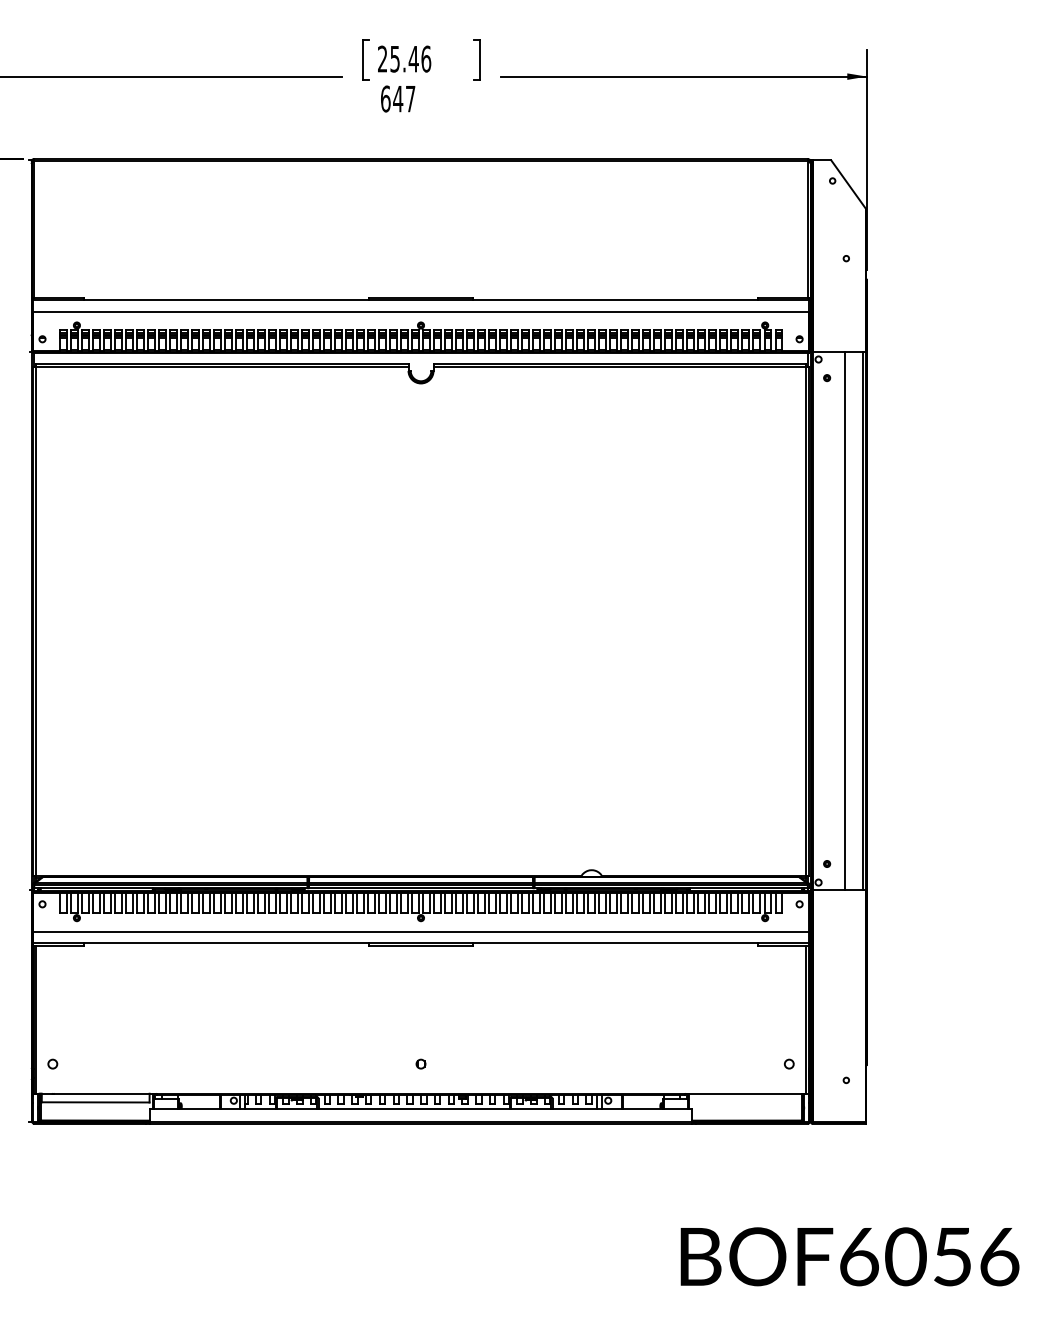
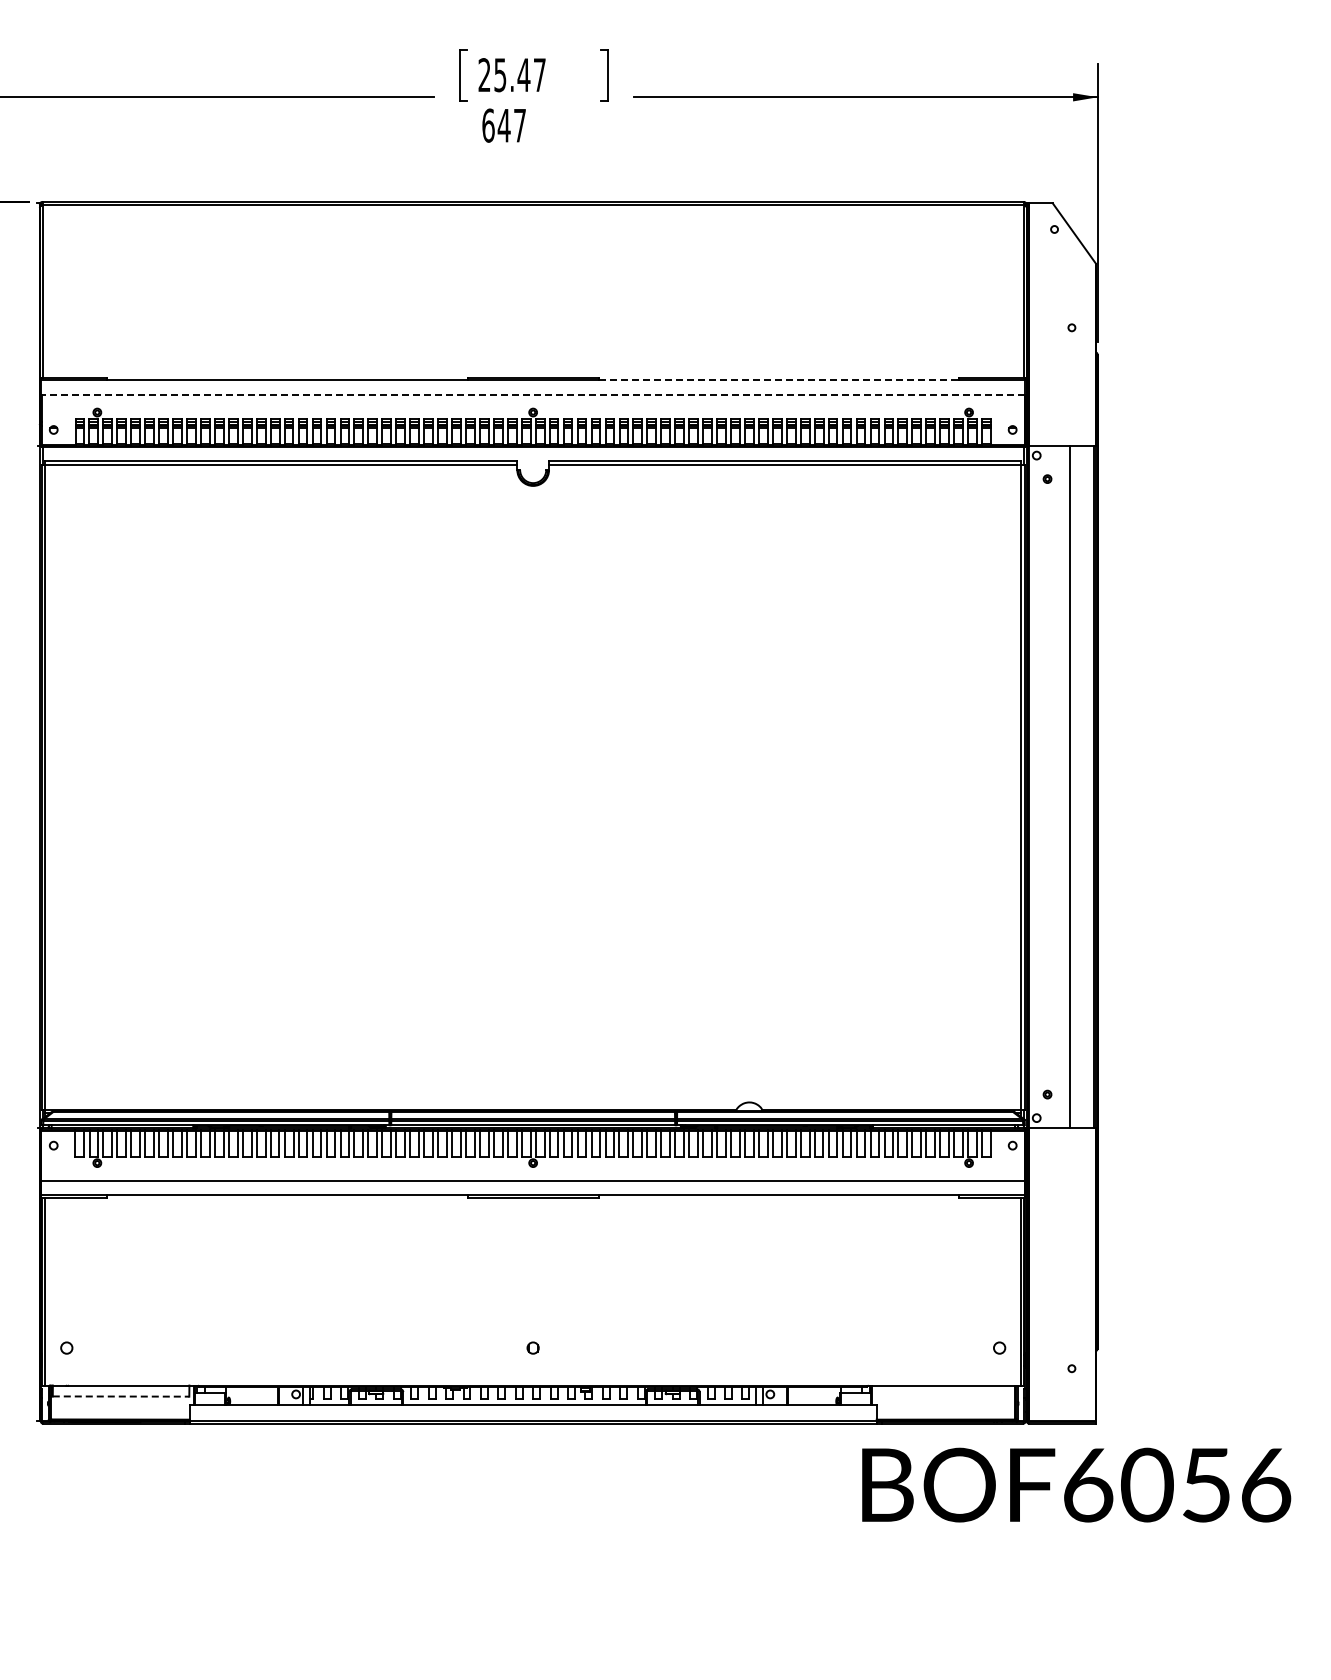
text: (426, 59) -> (539, 75), 25.46 -> 25.47
line: (615, 300) -> (779, 380), solid -> dashed
line: (421, 312) -> (533, 395), solid -> dashed
line: (96, 1102) -> (121, 1396), solid -> dashed
text: (849, 1256) -> (1076, 1484), moved

